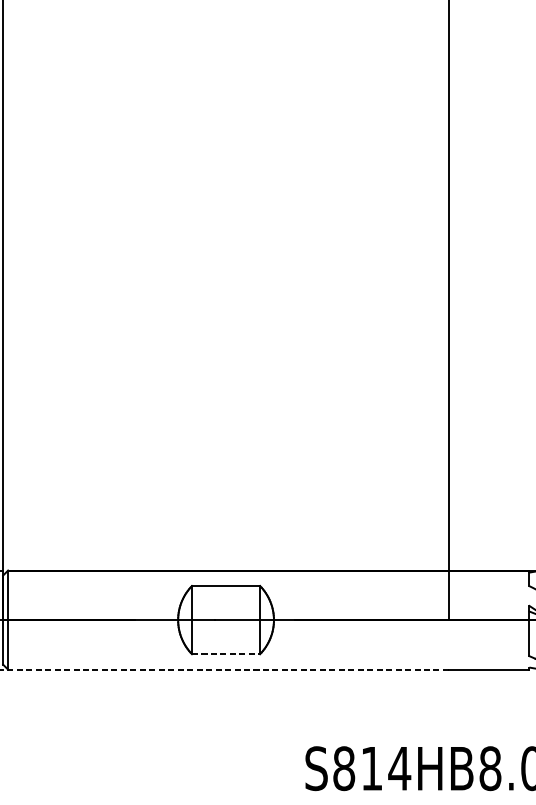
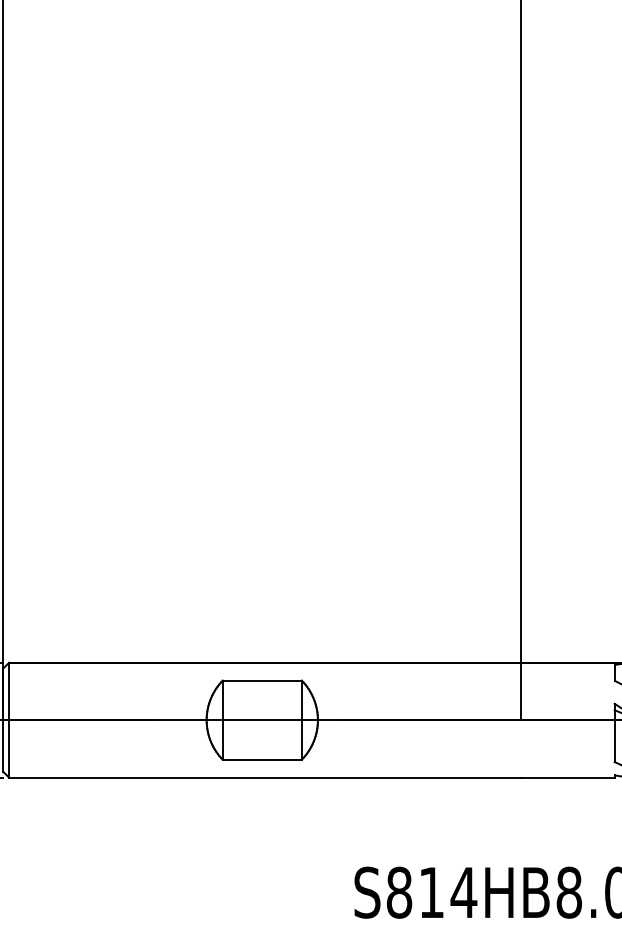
line: (226, 653) -> (262, 759), dashed -> solid
line: (228, 669) -> (265, 777), dashed -> solid

